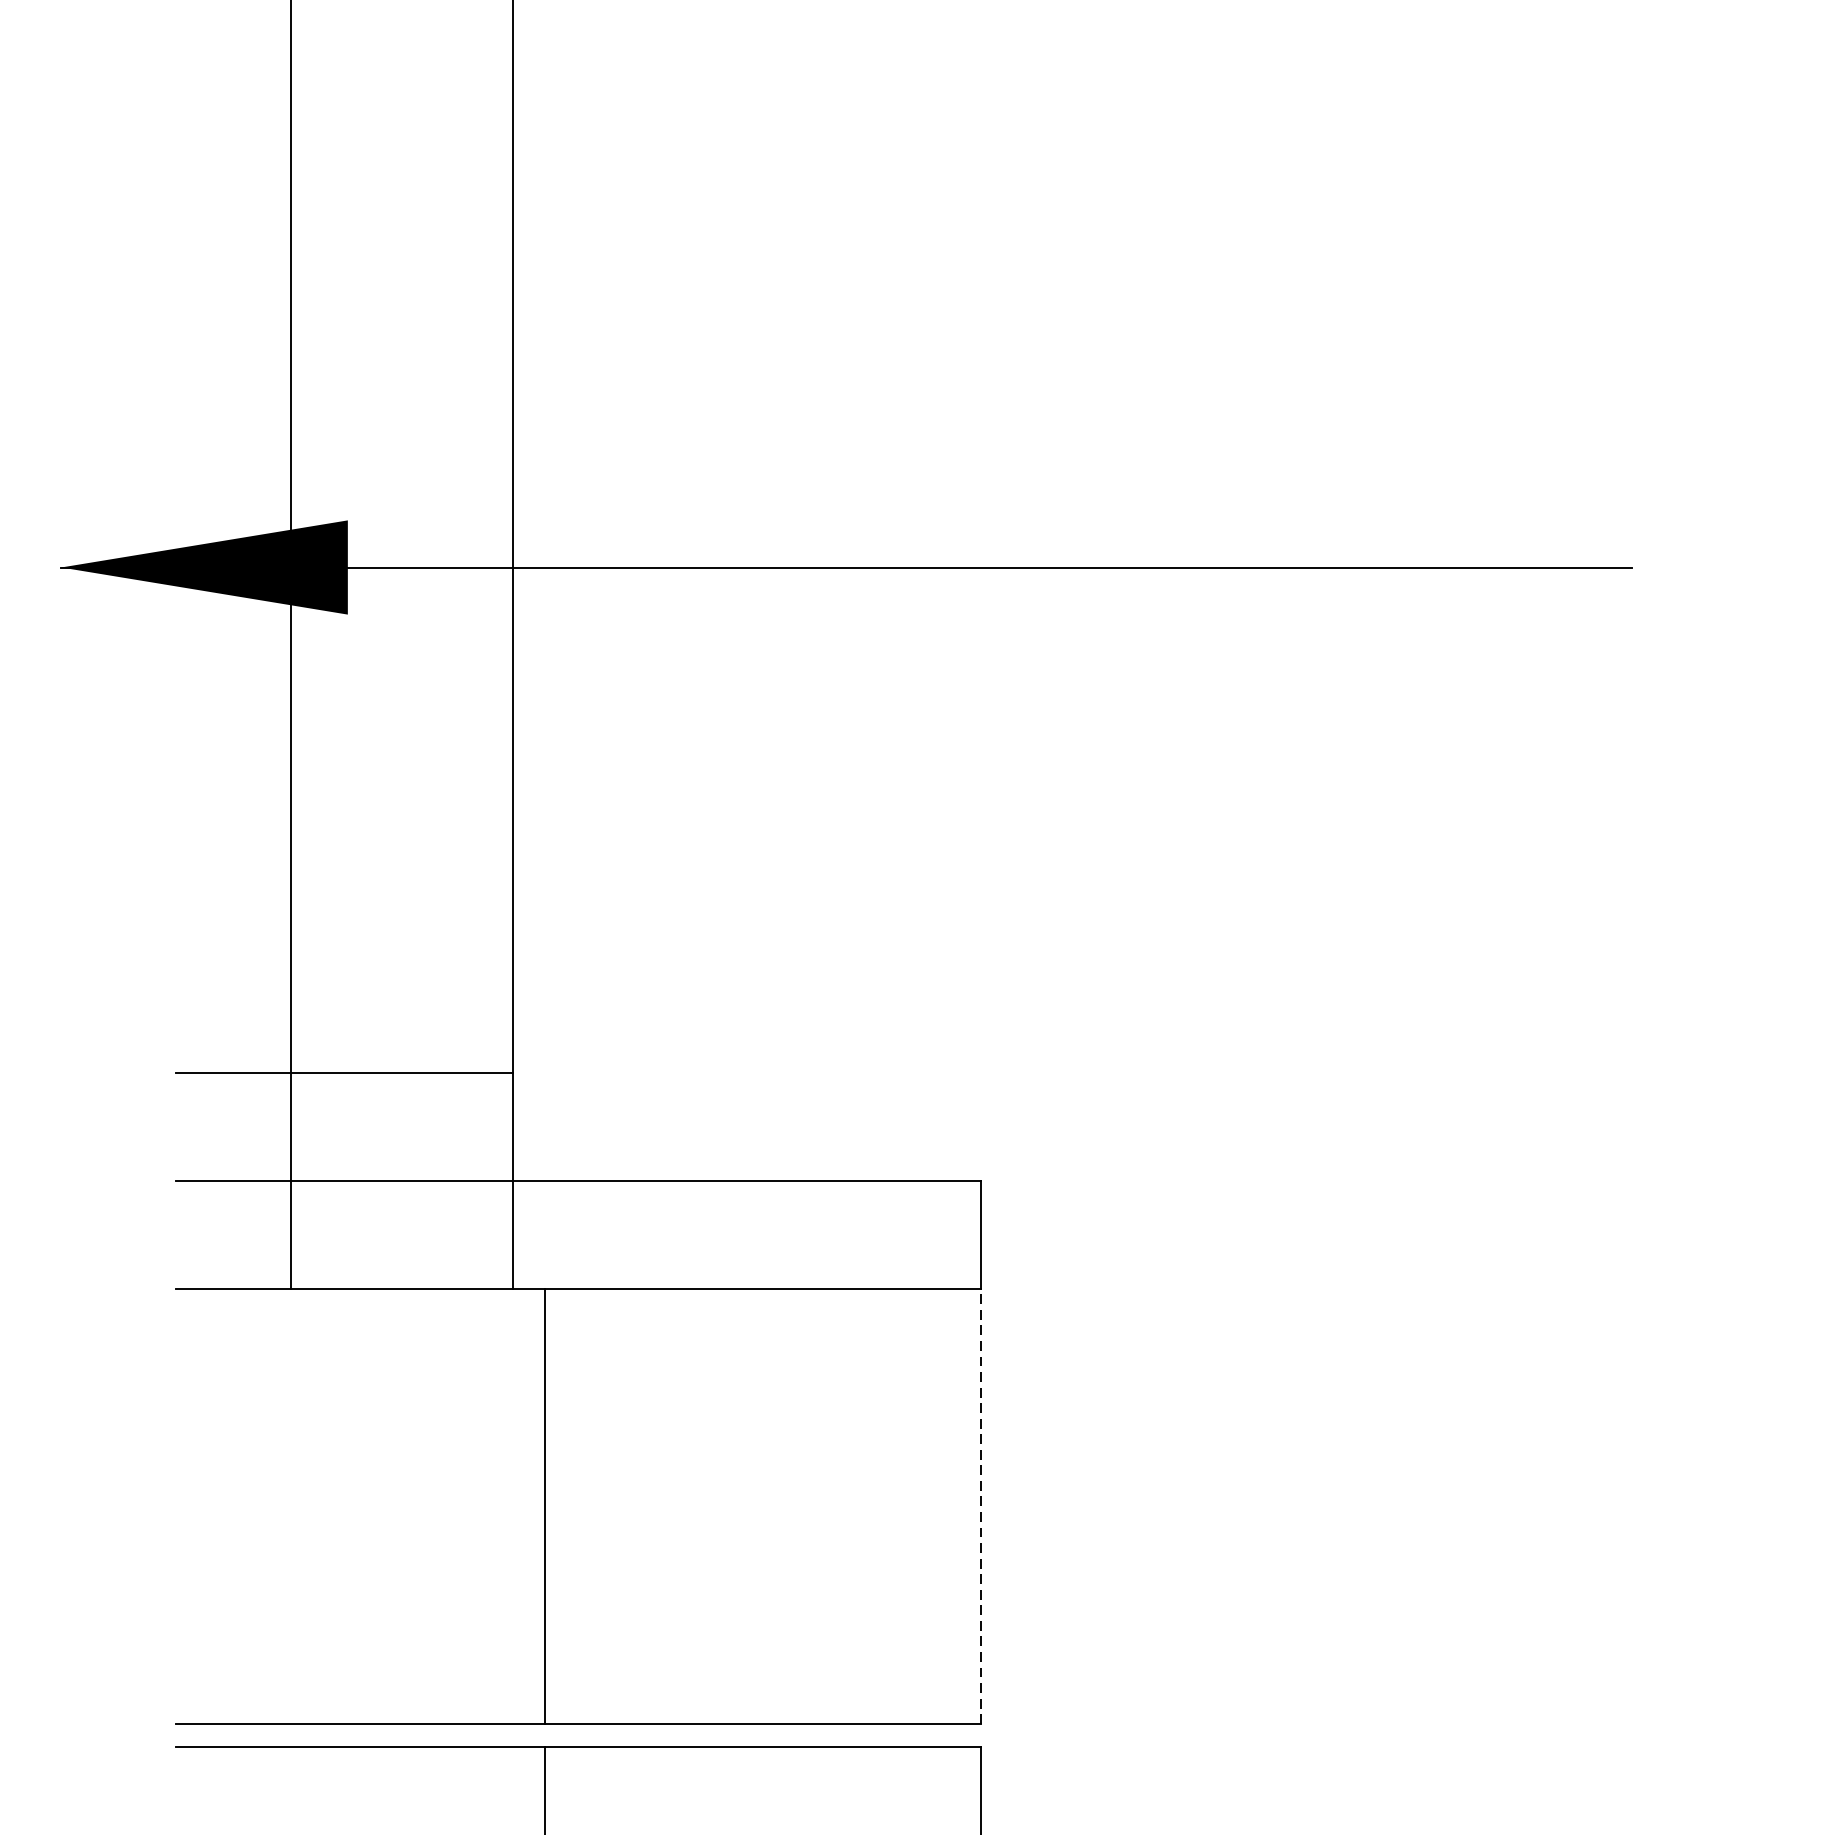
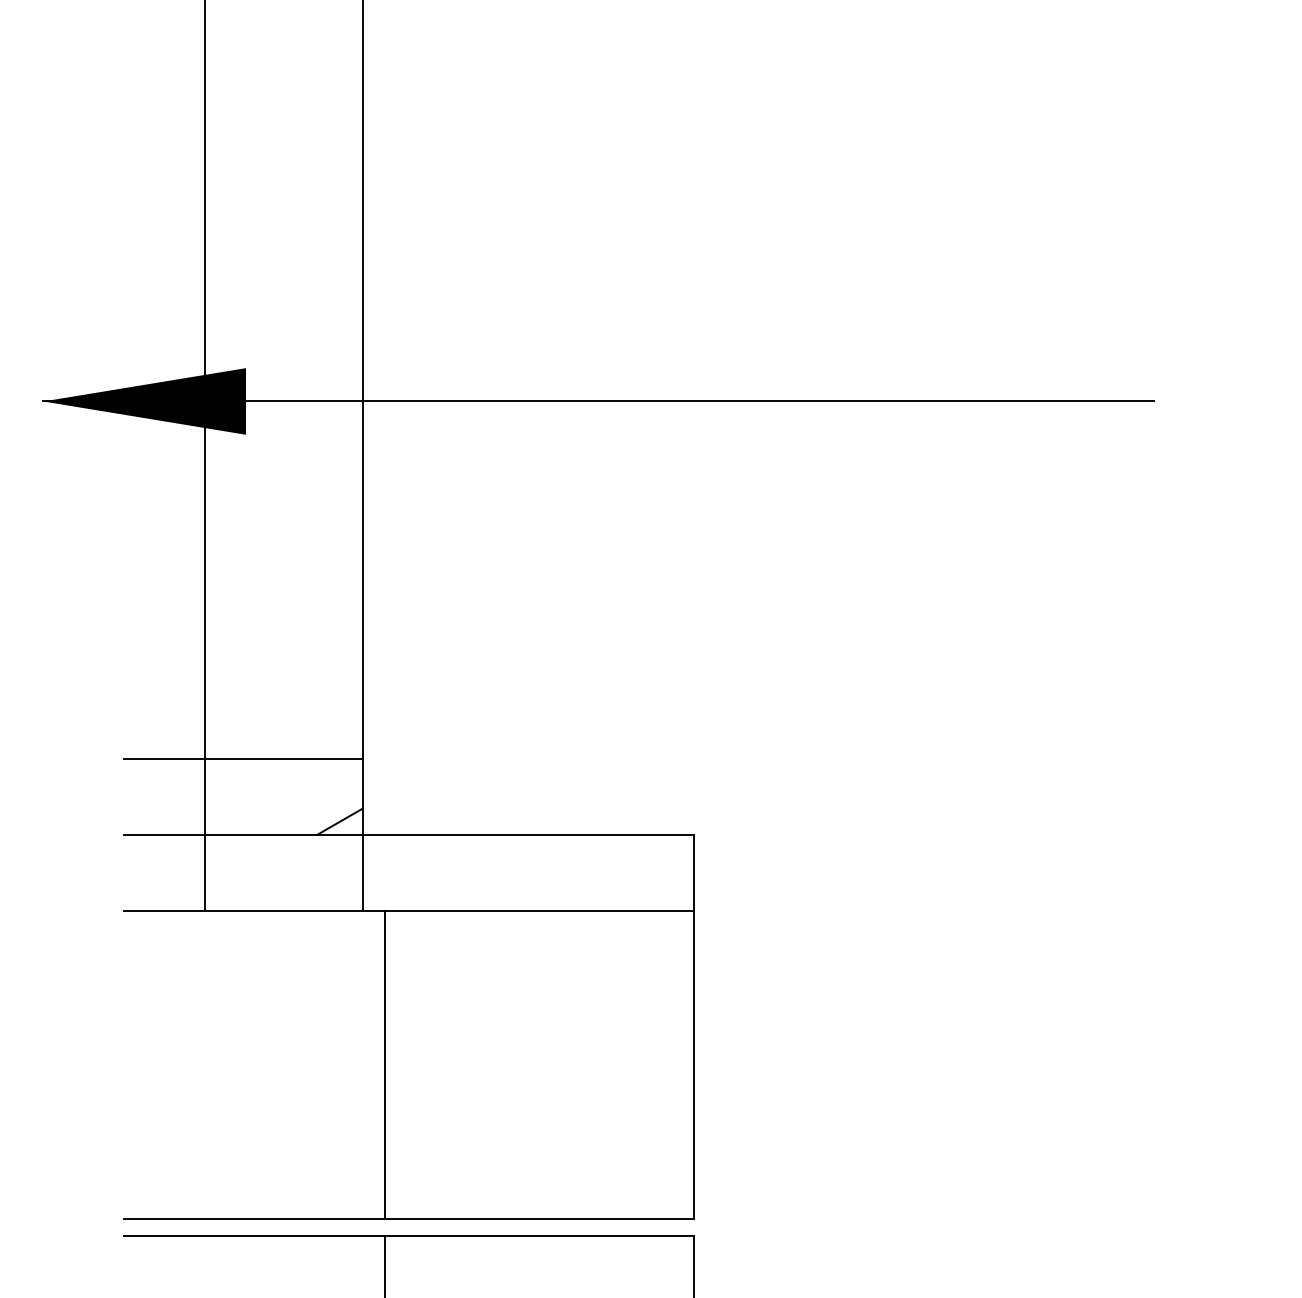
hatch: (480, 1161) -> (339, 821), added
line: (980, 1505) -> (693, 1064), dashed -> solid

